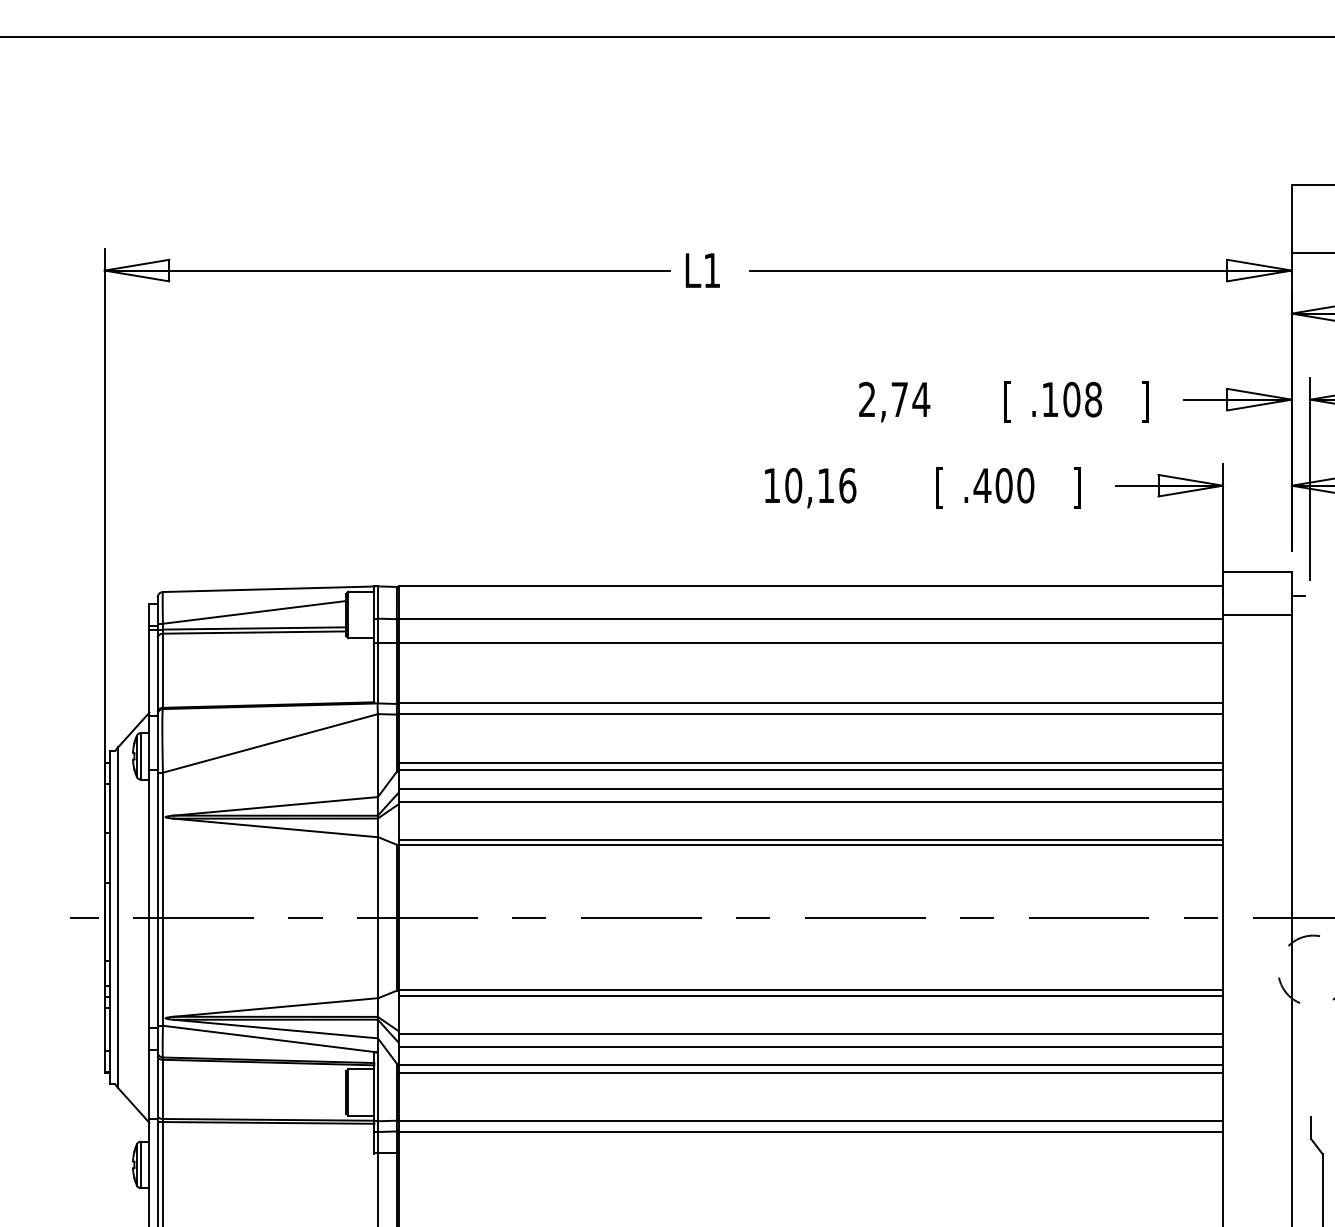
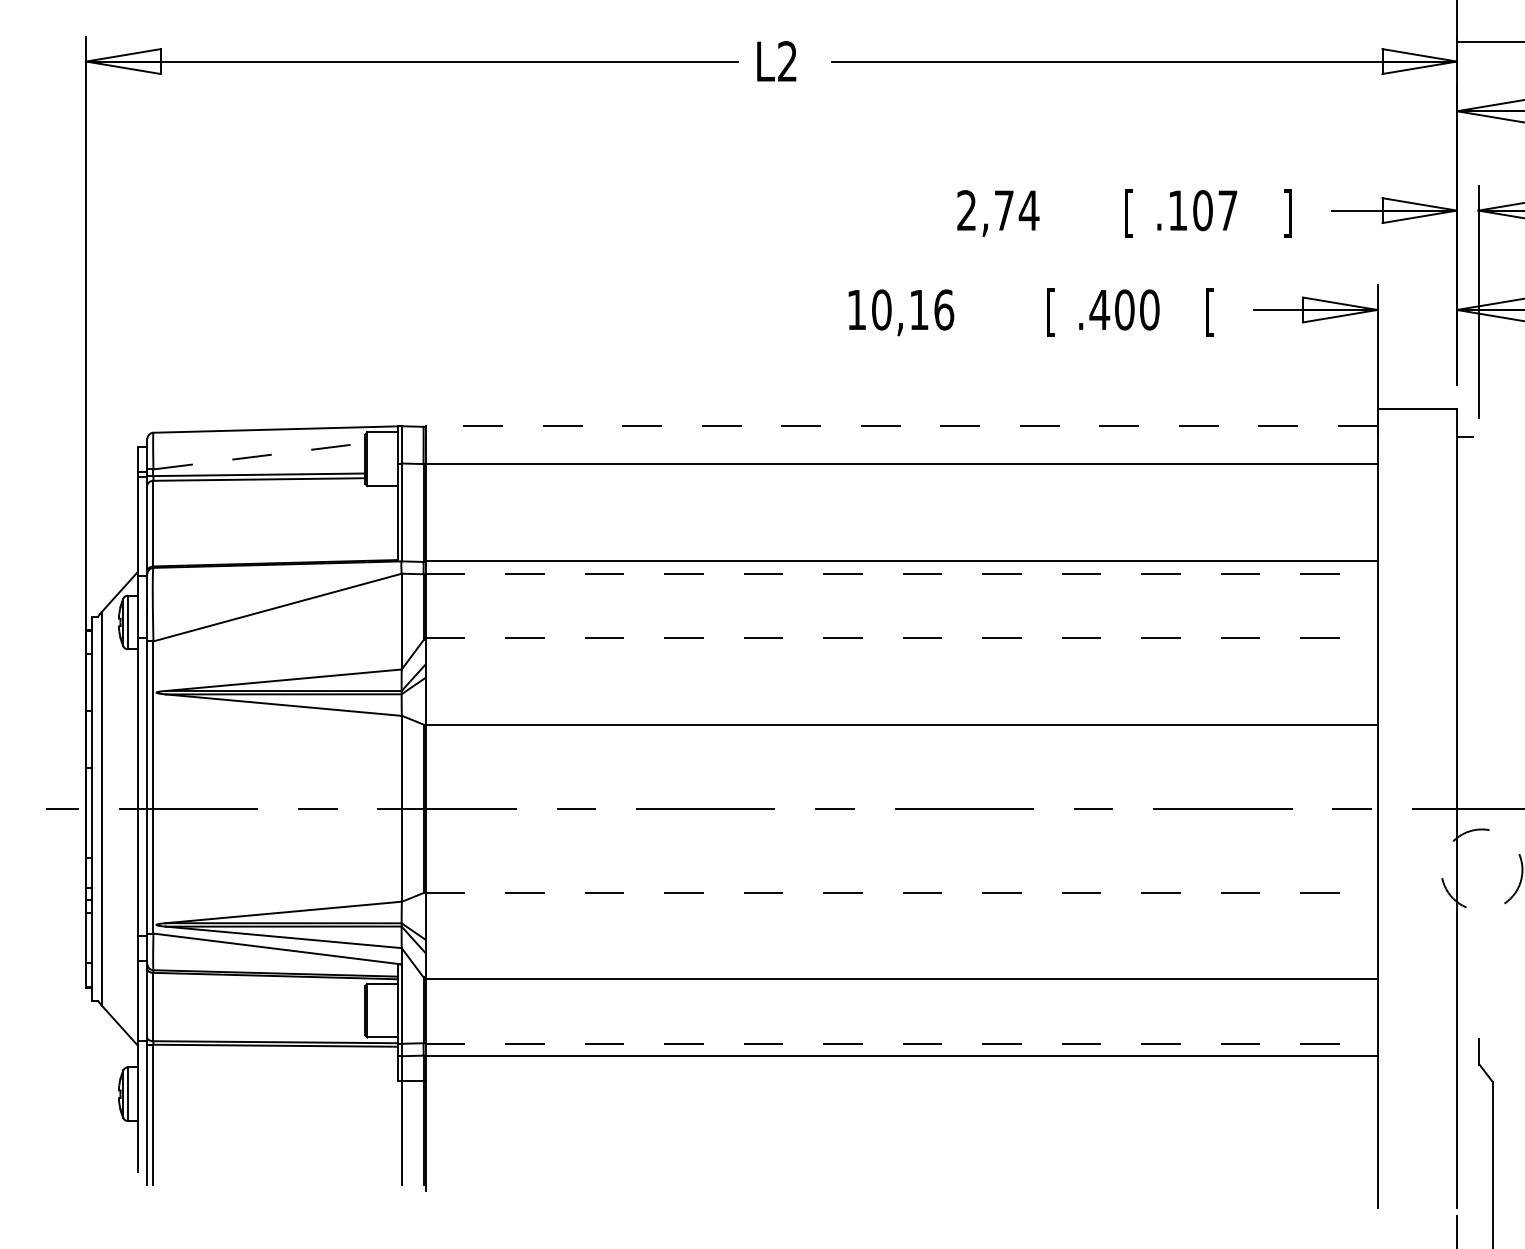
text: (711, 269) -> (786, 60), L1 -> L2
text: (1093, 399) -> (1227, 210), .108 -> .107
text: (1077, 487) -> (1209, 312), ] -> [
line: (810, 586) -> (901, 426), solid -> dashed
line: (255, 612) -> (260, 456), solid -> dashed
line: (1257, 614) -> (1417, 458), removed
line: (798, 643) -> (887, 492), removed
line: (811, 714) -> (902, 574), solid -> dashed
line: (810, 762) -> (901, 629), removed
line: (811, 770) -> (902, 638), solid -> dashed
line: (810, 788) -> (901, 659), removed
line: (810, 801) -> (901, 674), removed
line: (810, 839) -> (901, 718), removed
line: (811, 990) -> (902, 892), solid -> dashed
line: (810, 995) -> (901, 898), removed
line: (810, 1033) -> (901, 942), removed
line: (810, 1046) -> (901, 957), removed
line: (810, 1072) -> (901, 987), removed
line: (811, 1121) -> (902, 1044), solid -> dashed

